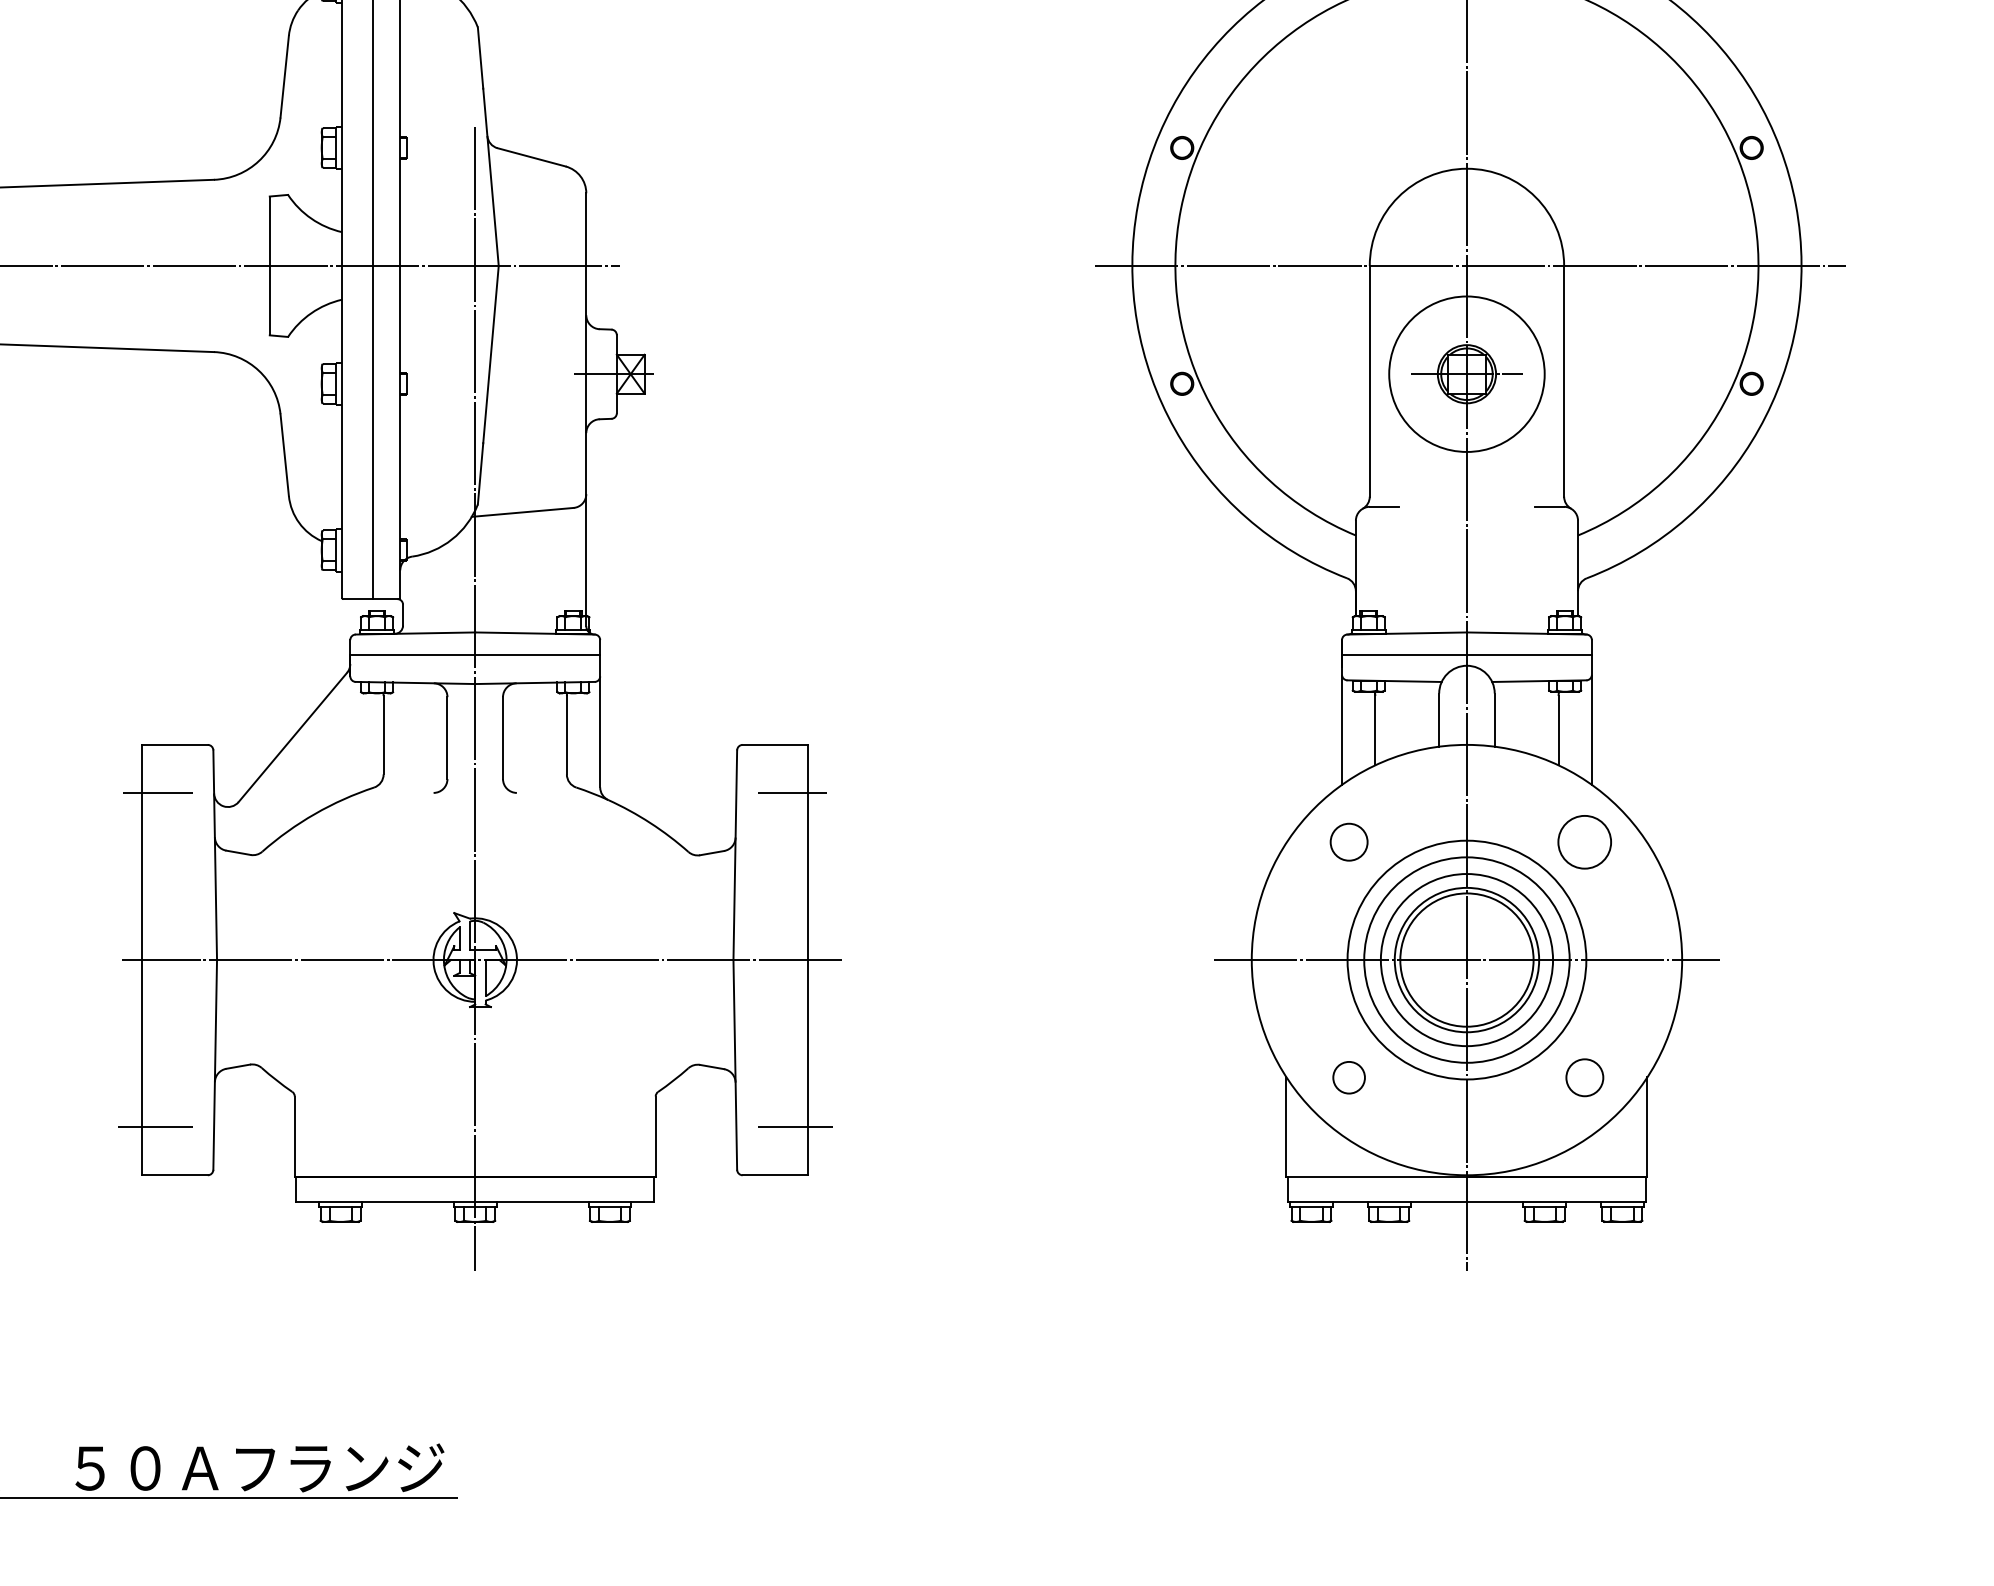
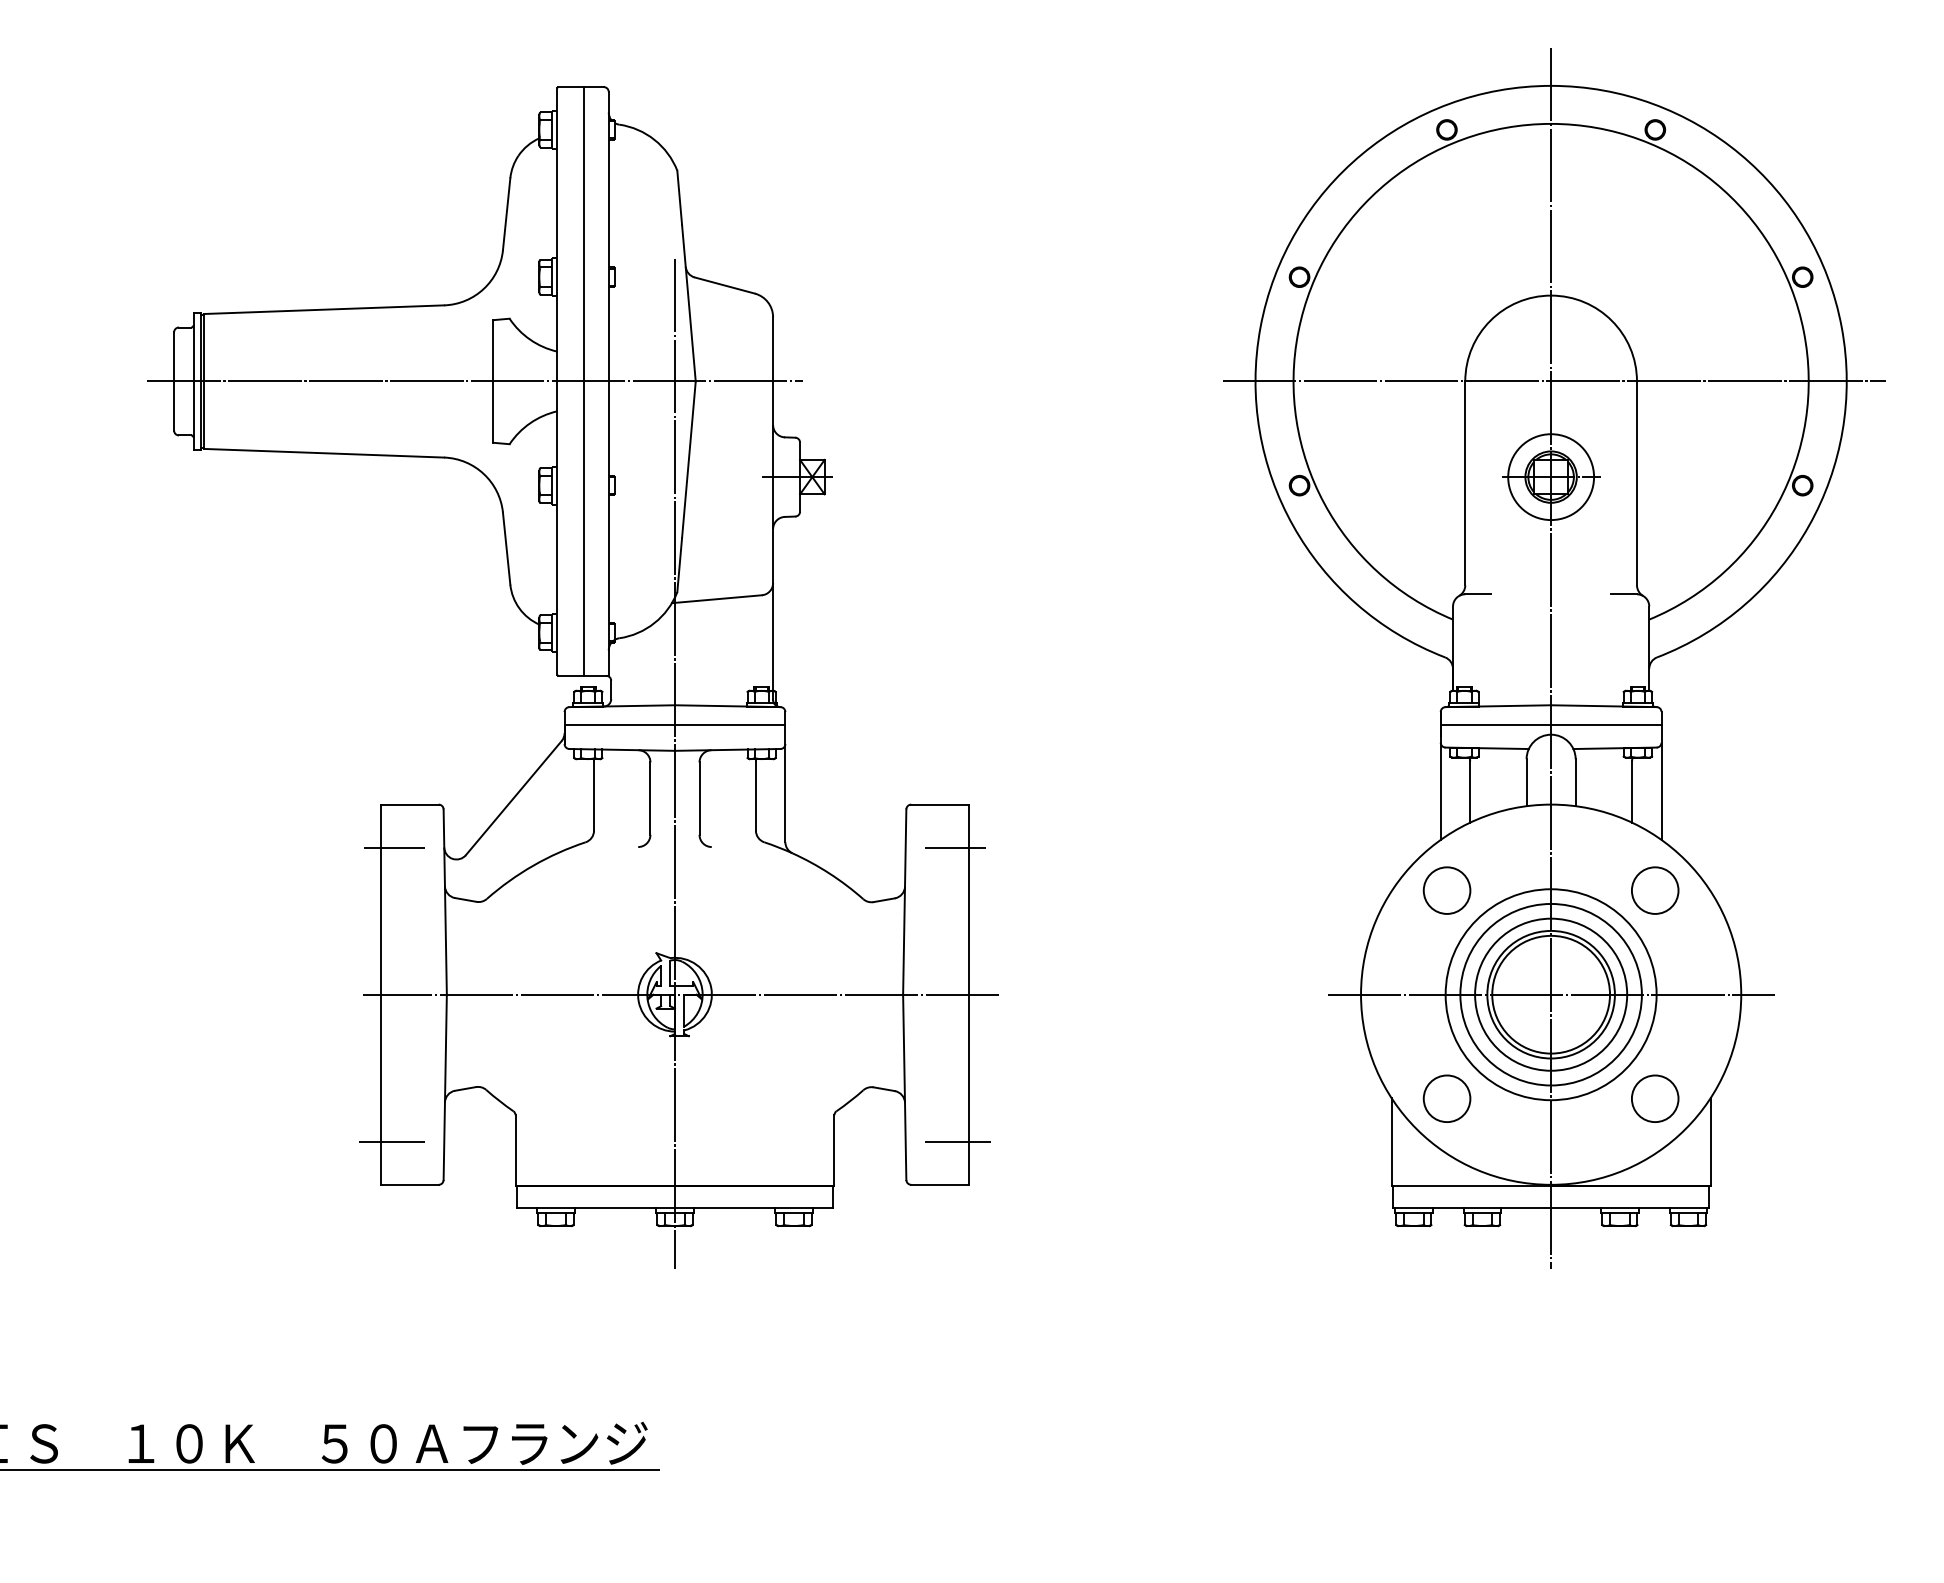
circle: (1467, 374) -> (1551, 477), size x0.62
circle: (1348, 842) -> (1446, 890), size x1.43
circle: (1348, 1077) -> (1446, 1098), size x1.67
circle: (1585, 1077) -> (1655, 1098), size x1.43

